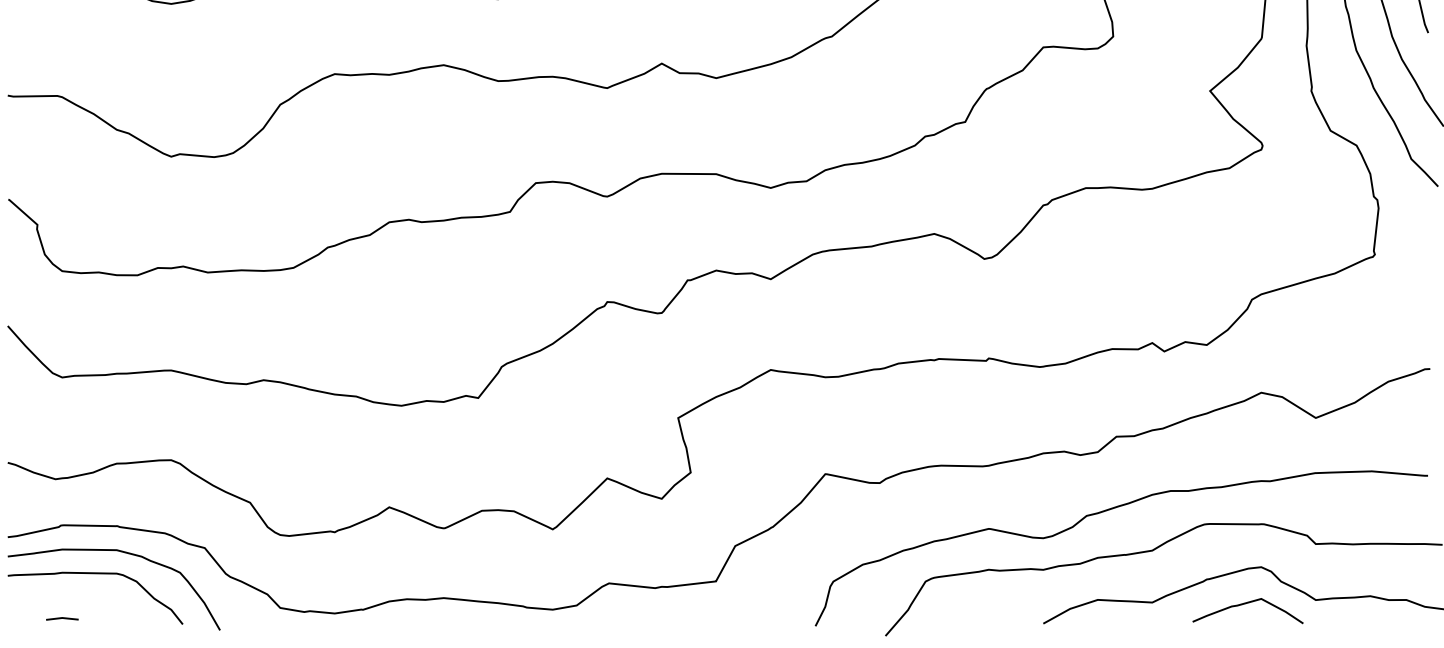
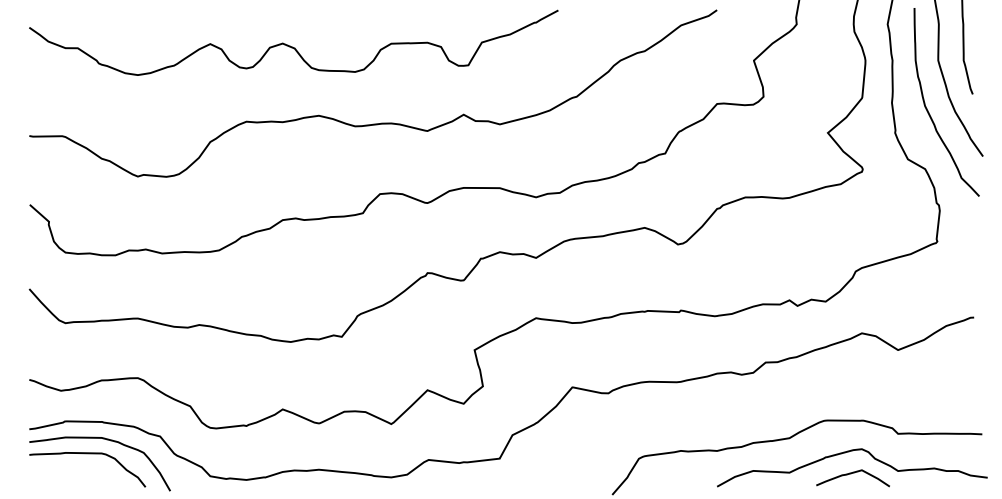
curve: (1107, 511) -> (759, 412), removed
line: (62, 618) -> (65, 483), removed

